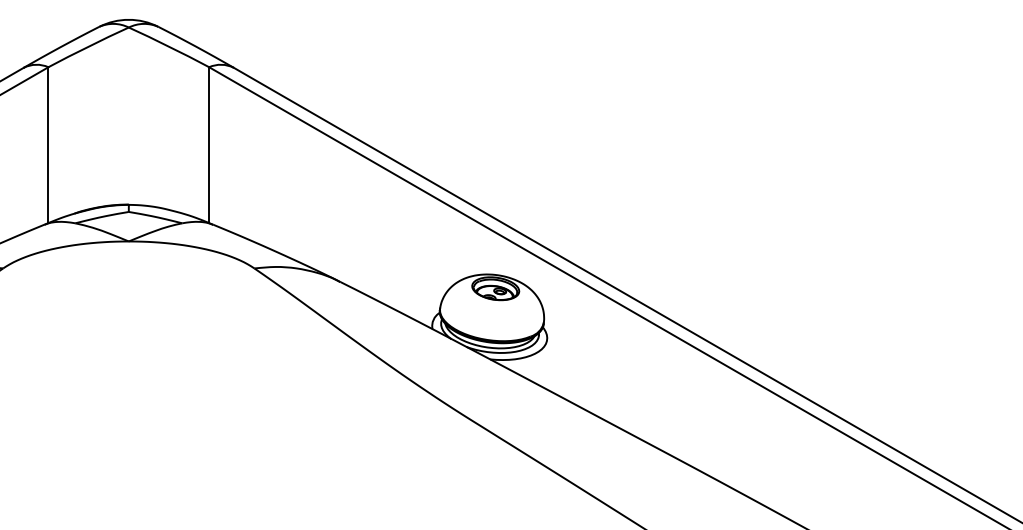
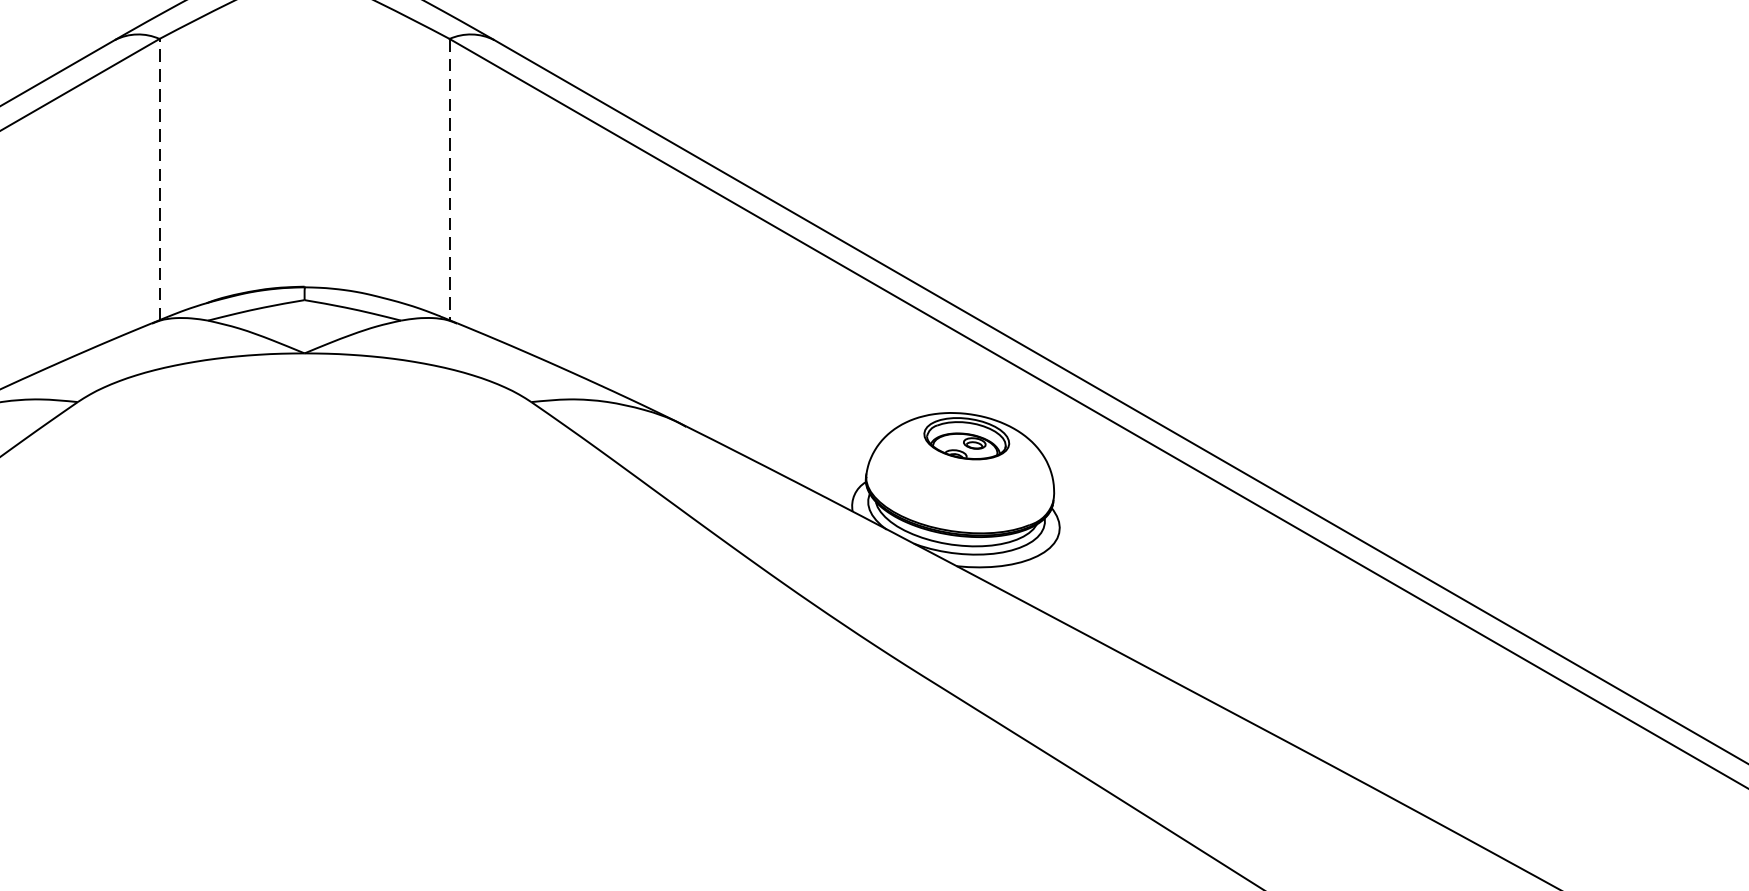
line: (48, 145) -> (159, 180), solid -> dashed
line: (209, 145) -> (450, 180), solid -> dashed

